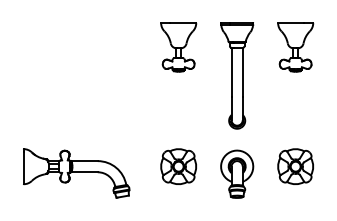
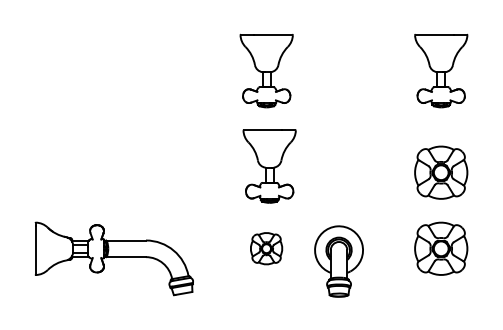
part: (237, 75) -> (354, 112), removed
part: (180, 111) -> (269, 166), added
part: (295, 115) -> (440, 172), added
part: (178, 166) -> (266, 248), size x0.6
part: (237, 173) -> (339, 260), moved

